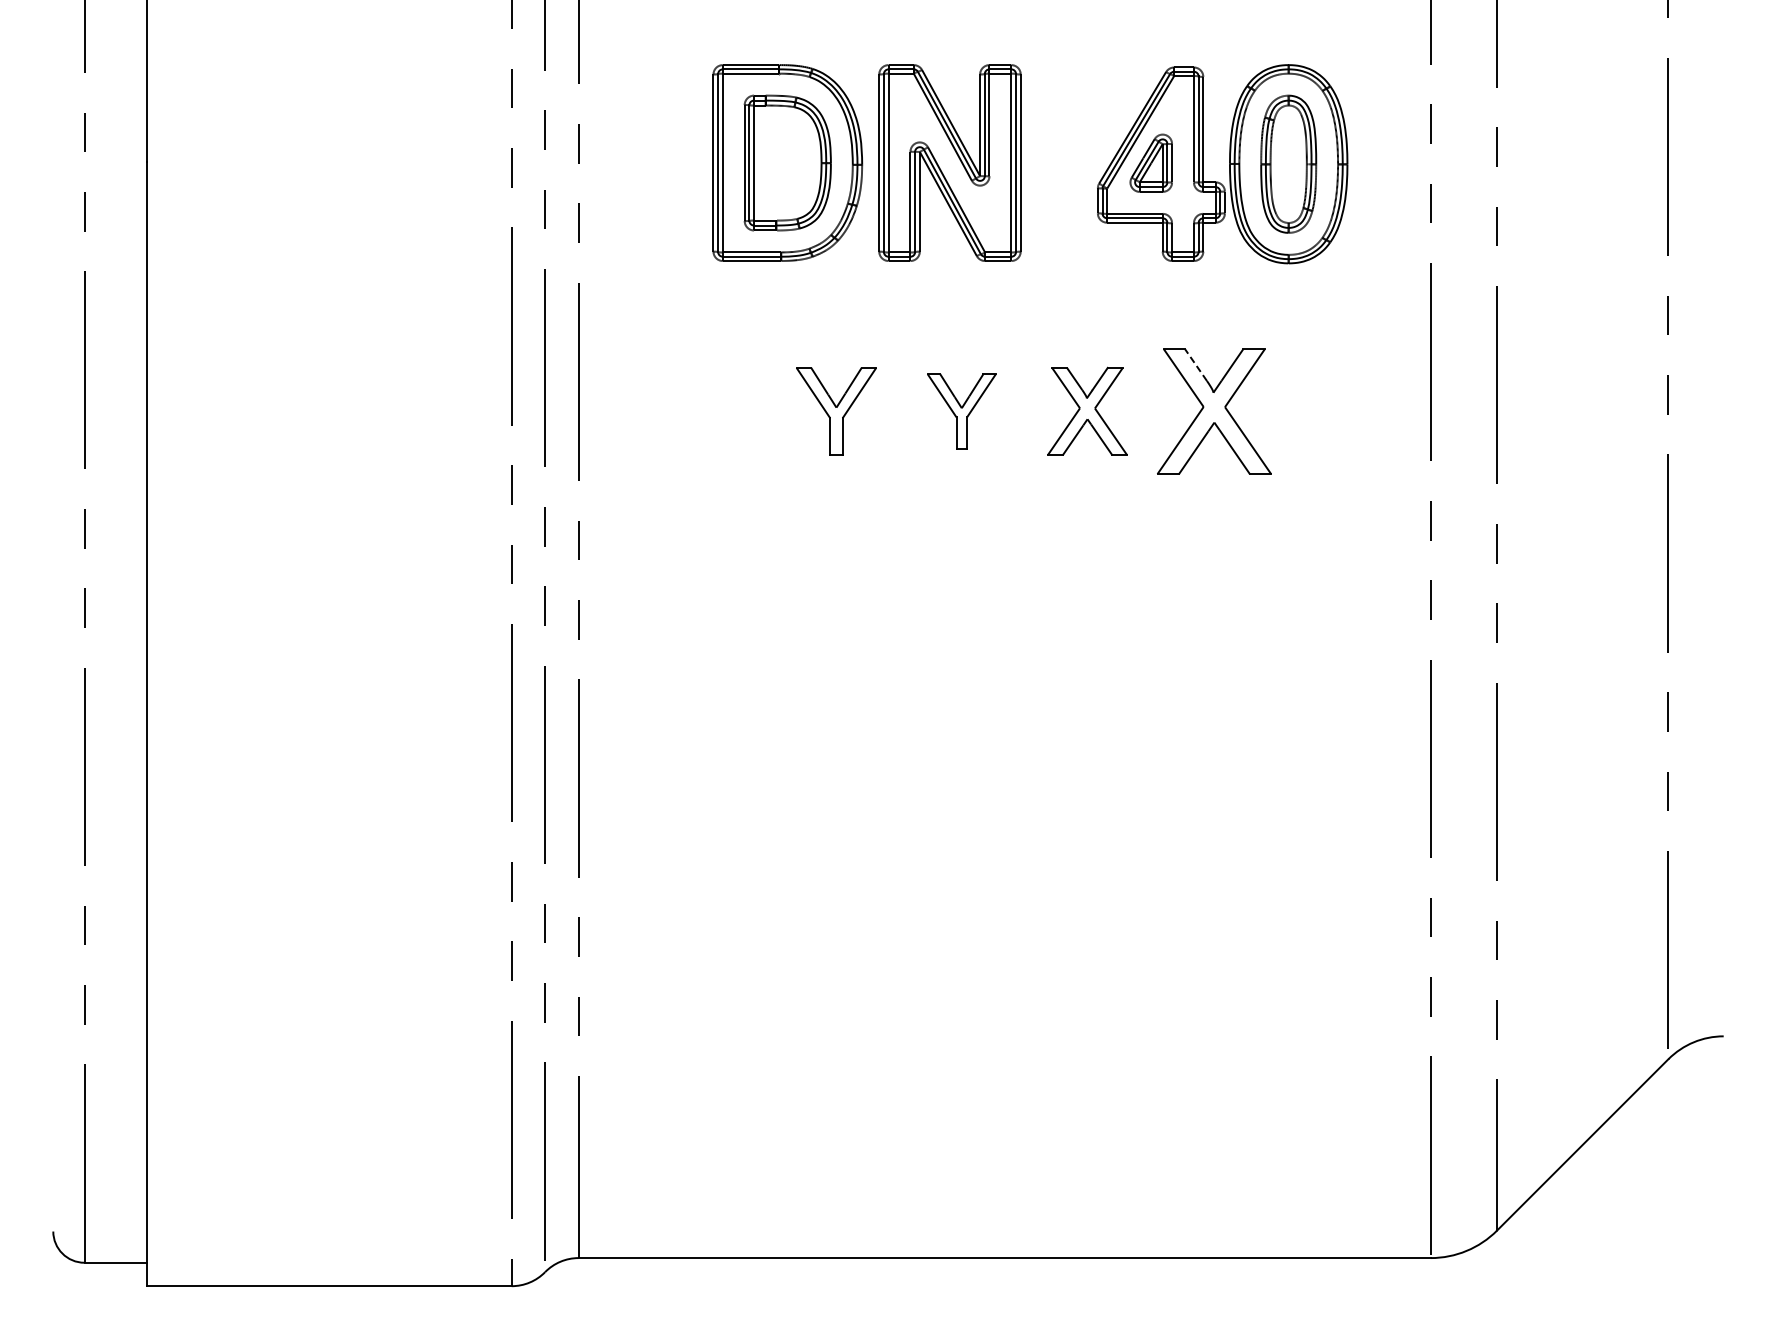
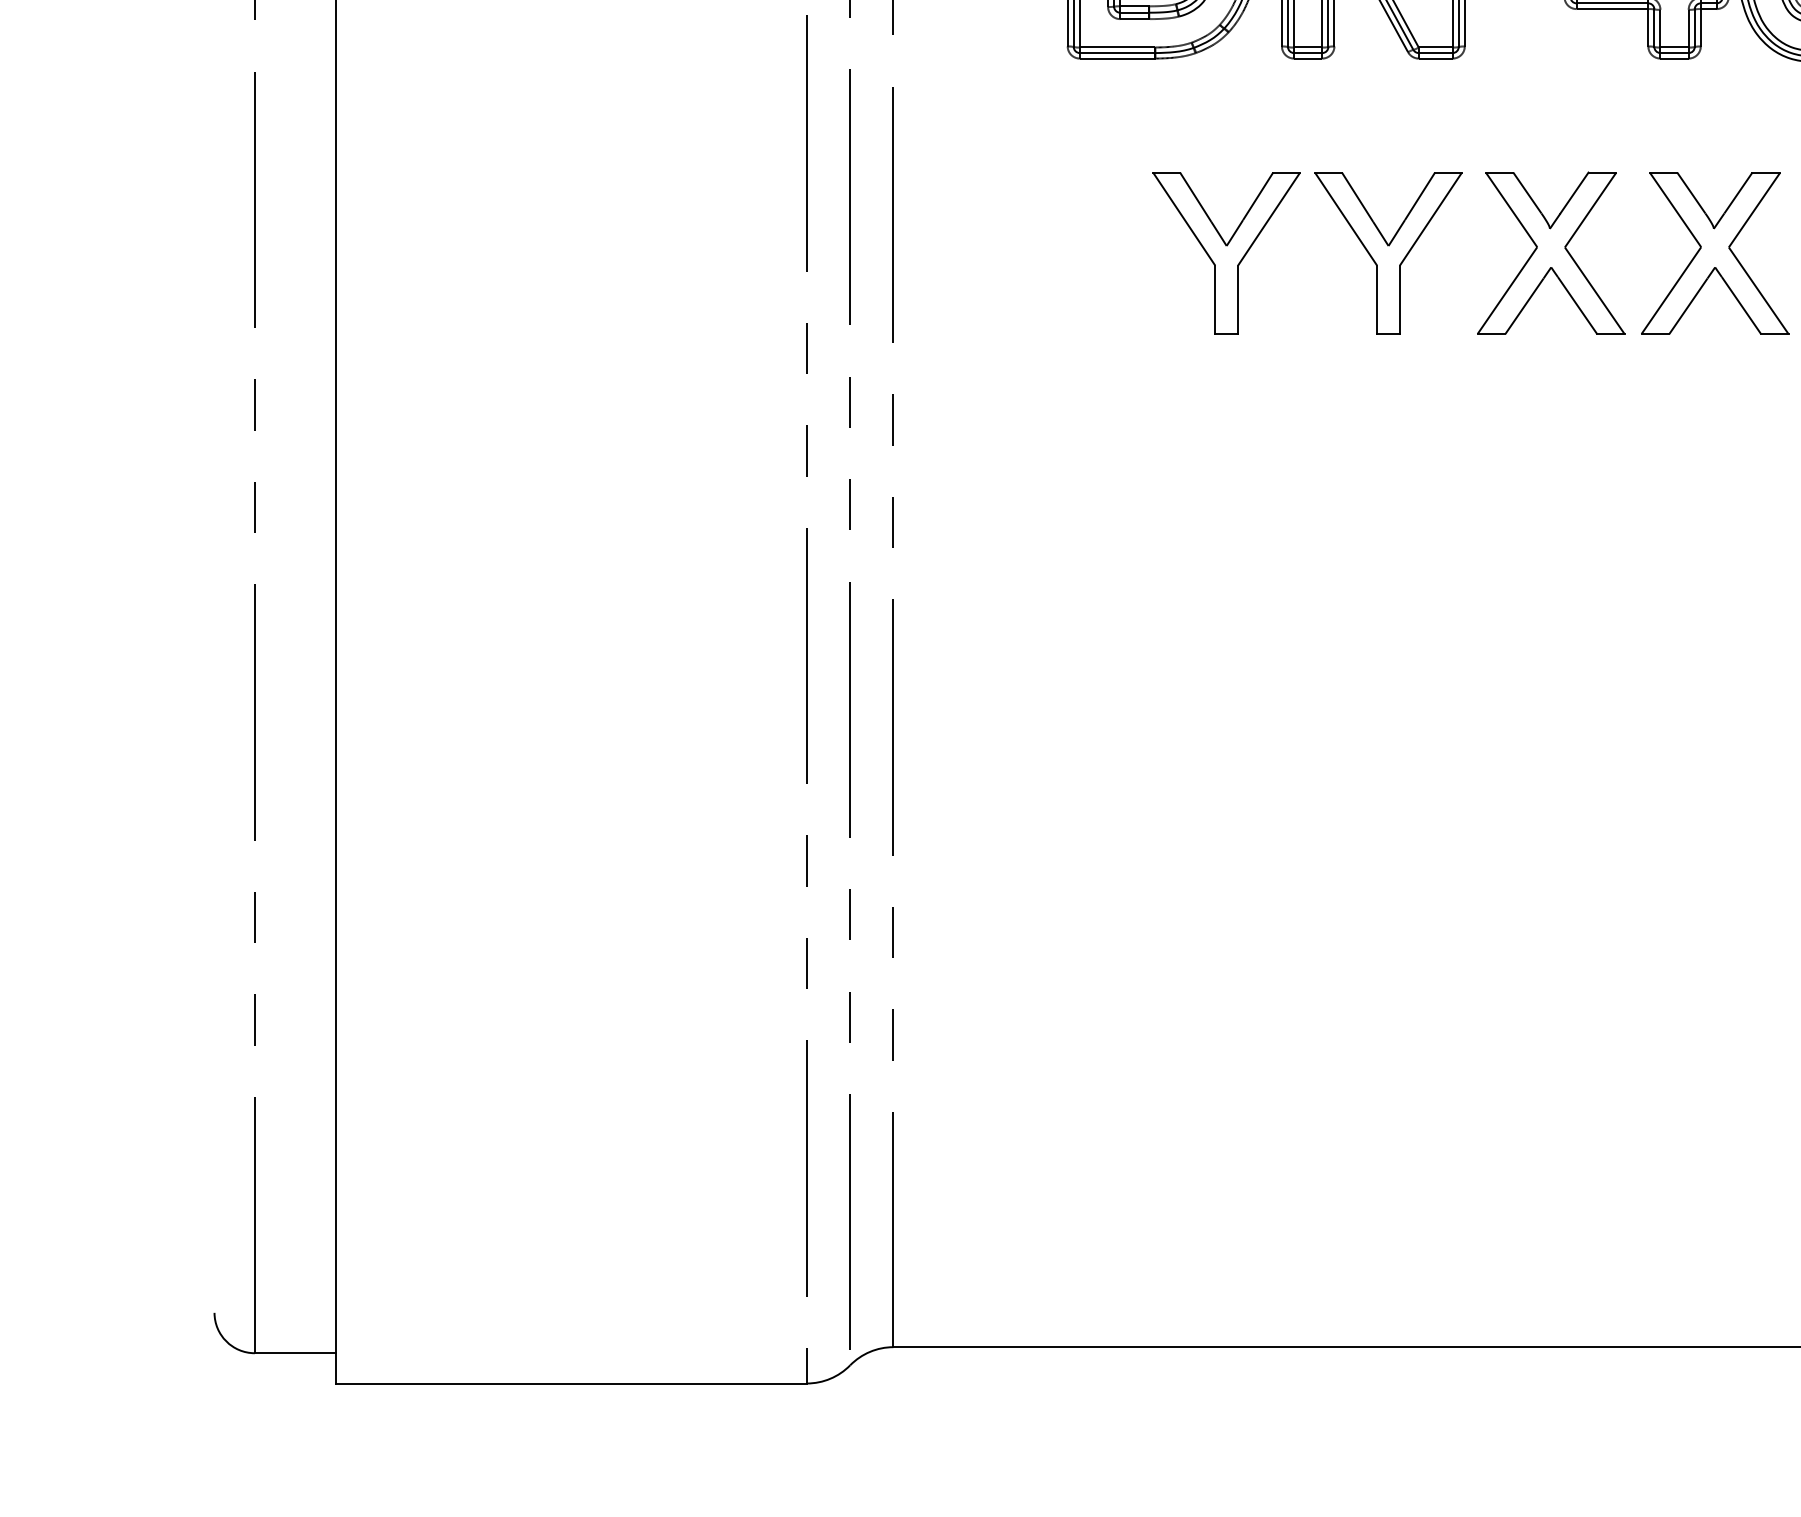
line: (1196, 365) -> (1691, 193), dashed -> solid
part: (836, 411) -> (1226, 253), size x1.43
part: (961, 411) -> (1388, 253), size x1.67
part: (1087, 411) -> (1551, 253), size x1.43

